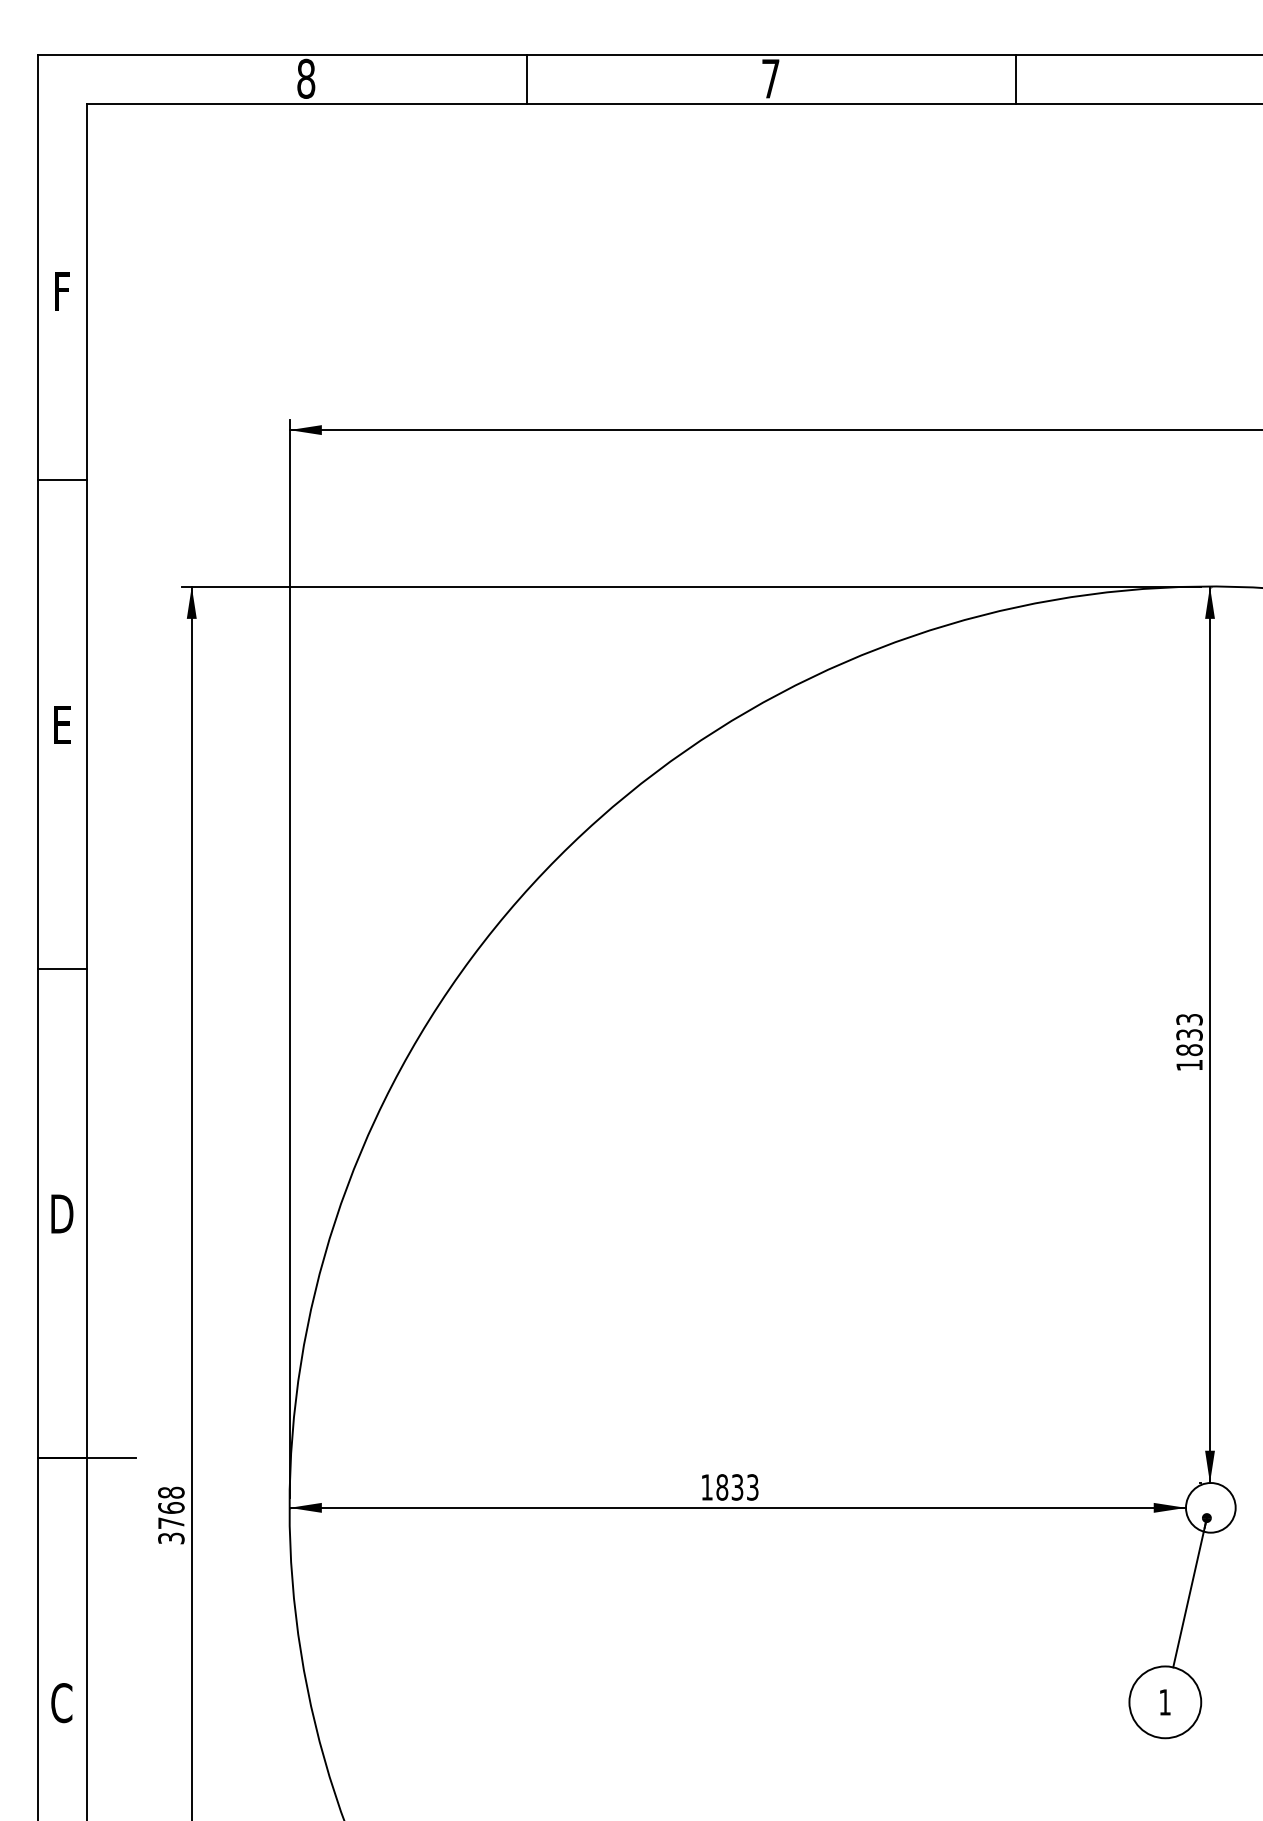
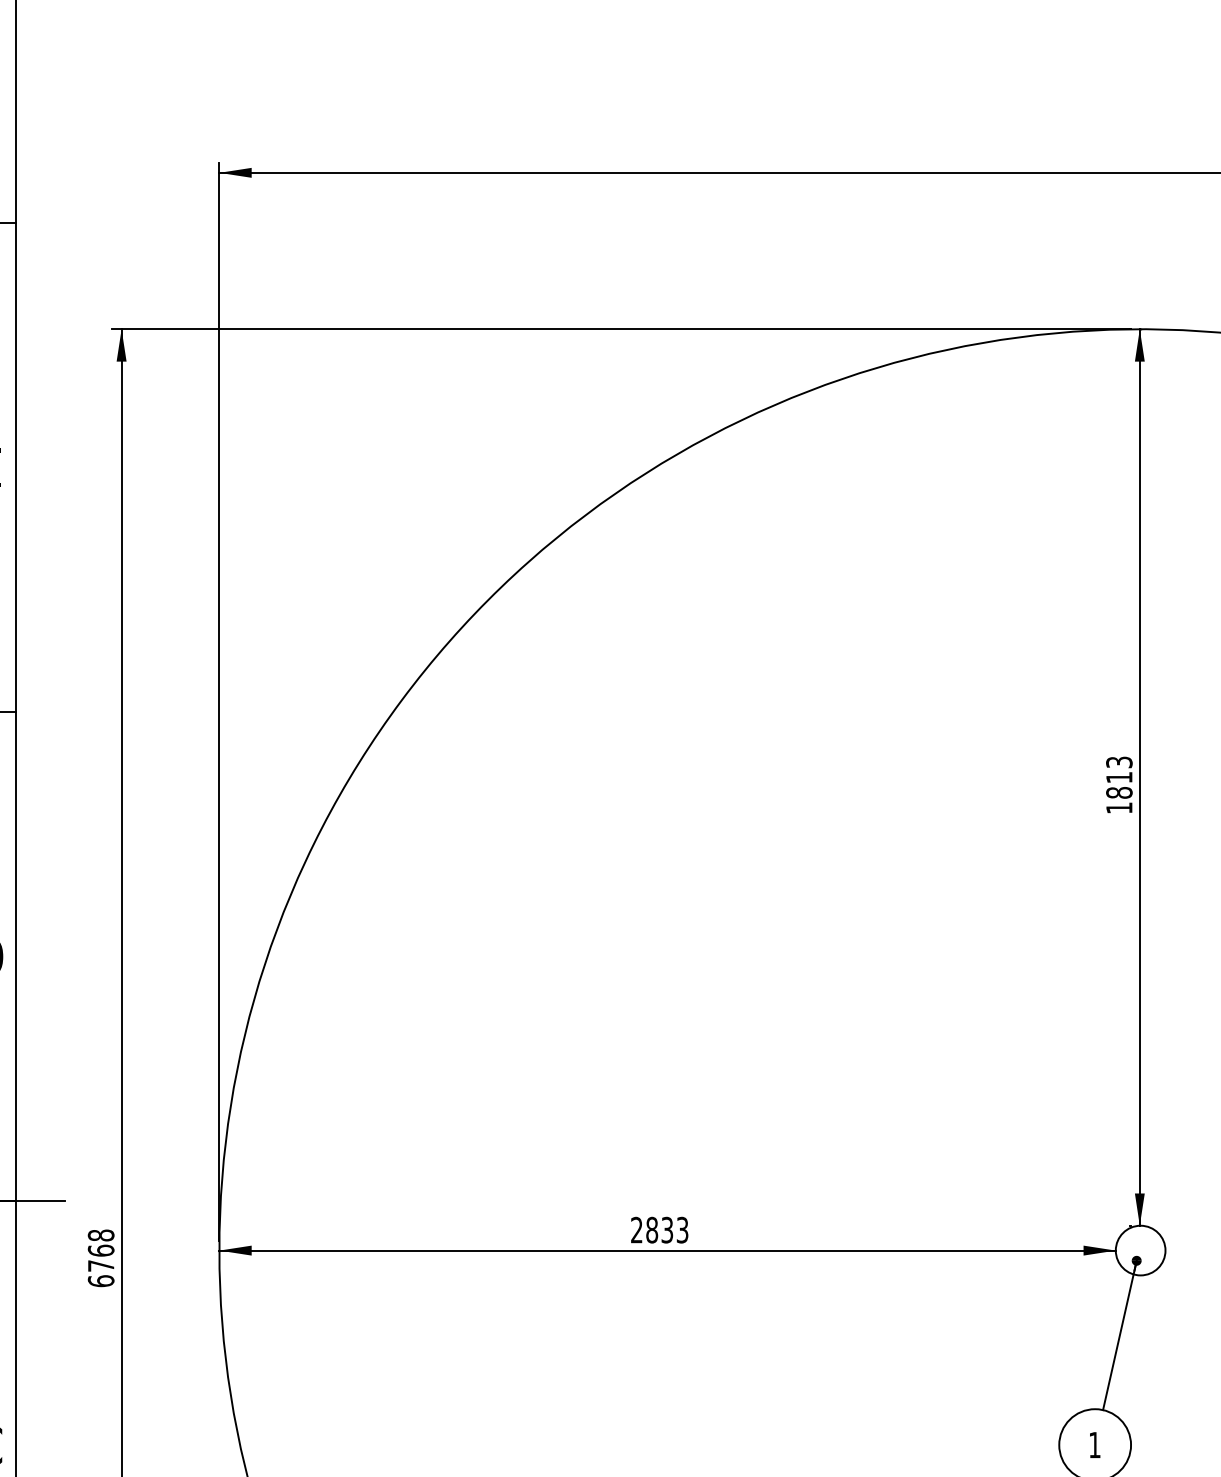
text: (1189, 1034) -> (1119, 777), 1833 -> 1813
text: (706, 1487) -> (636, 1230), 1833 -> 2833
text: (171, 1538) -> (101, 1281), 3768 -> 6768

